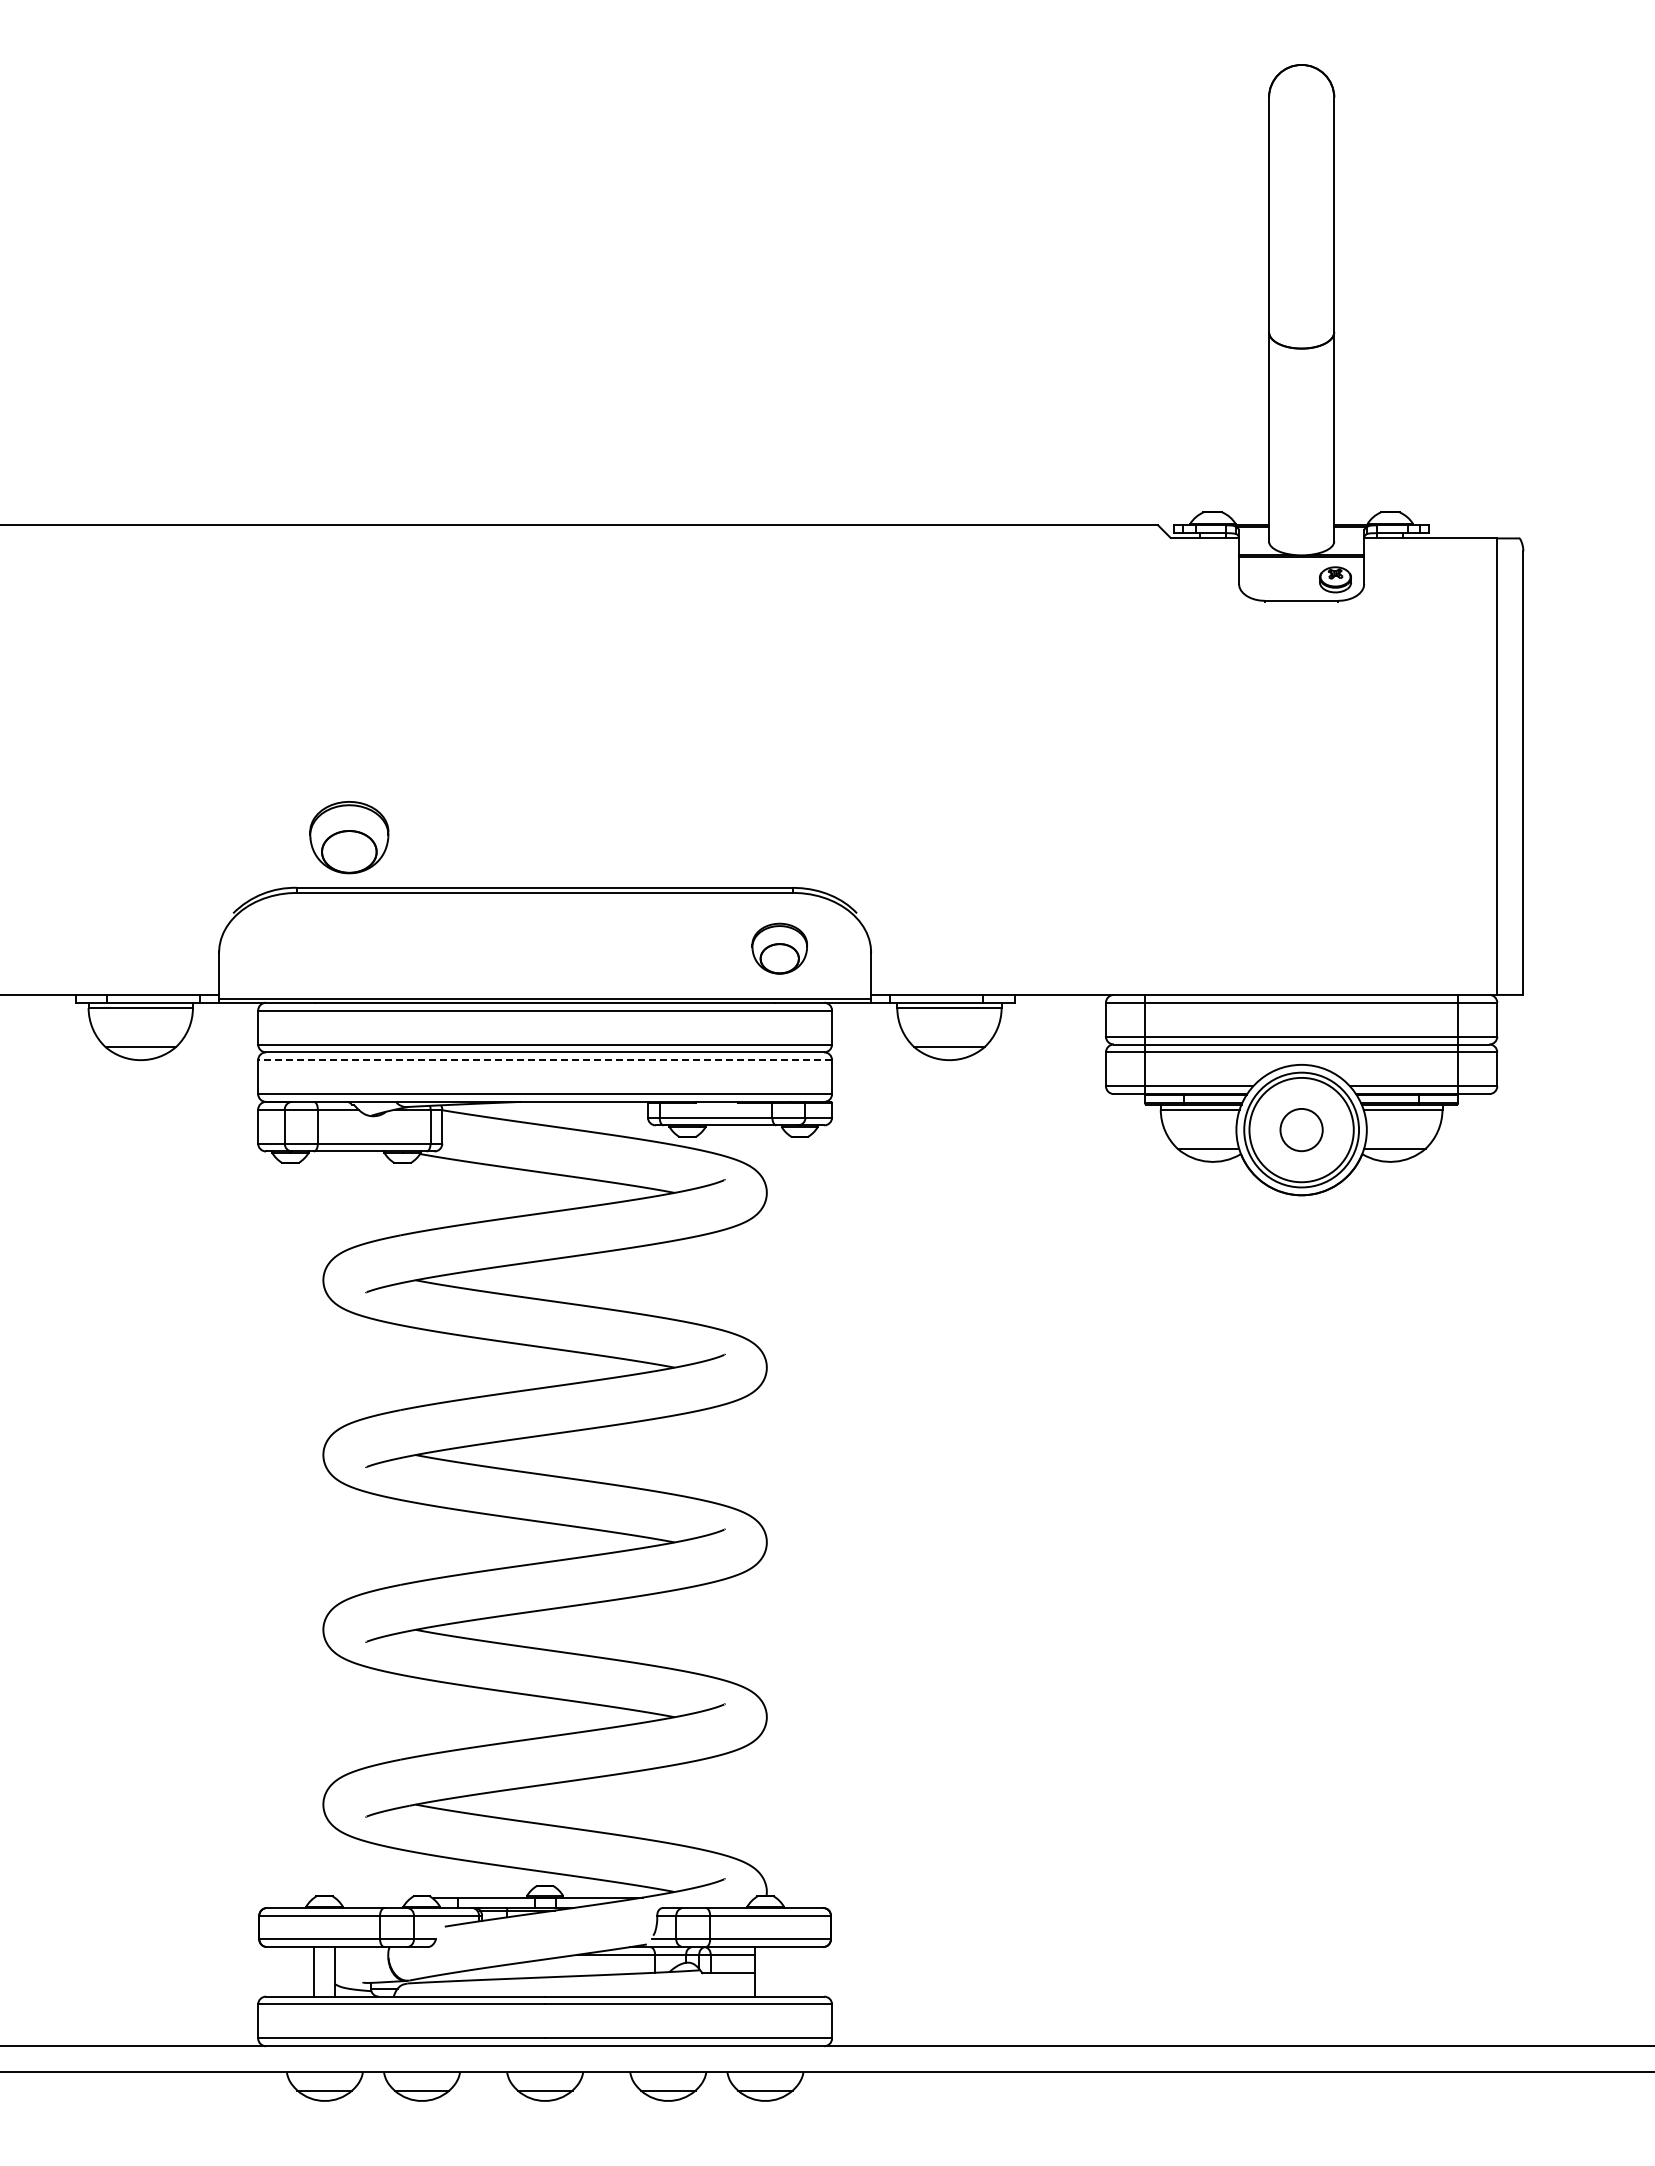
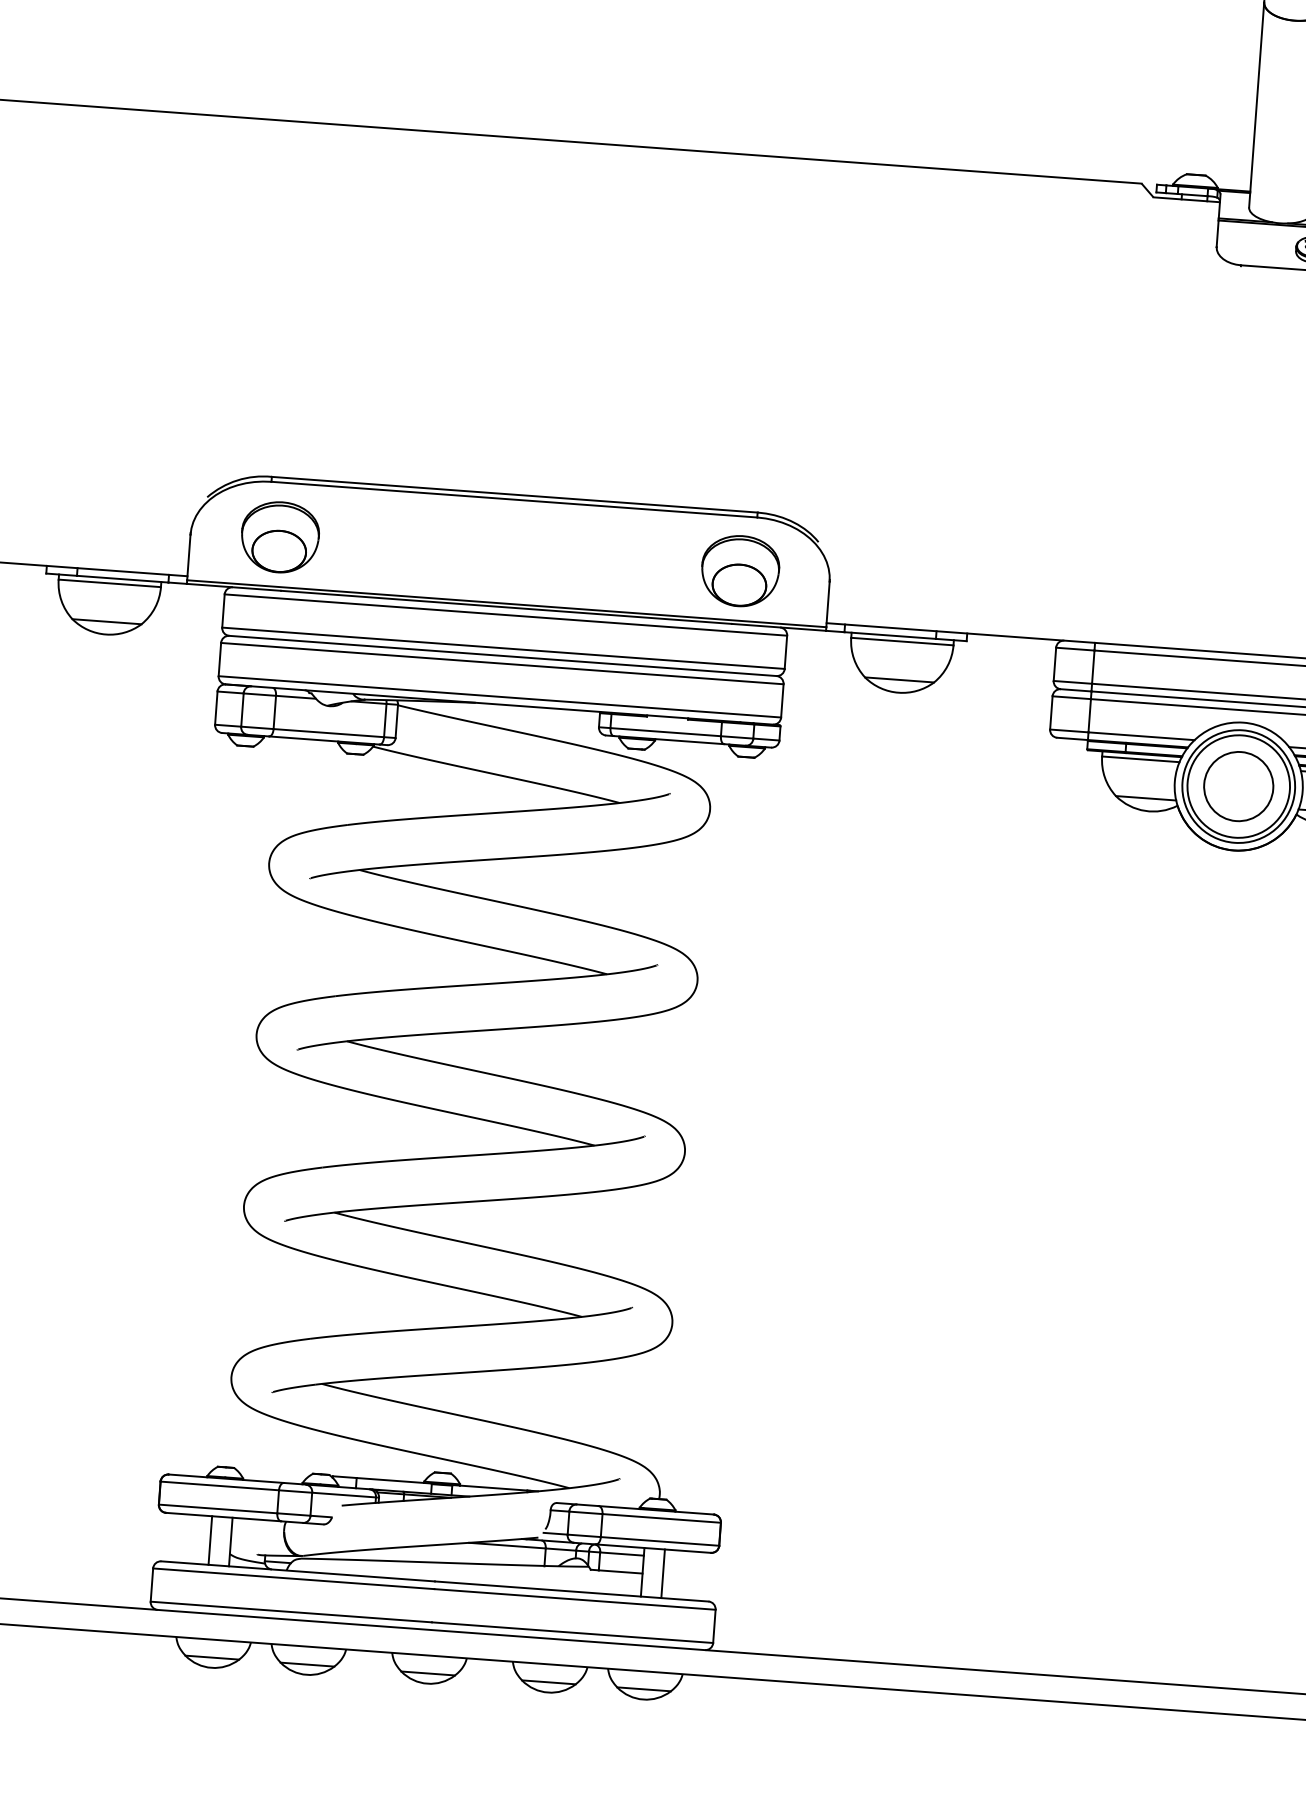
part: (349, 837) -> (280, 537), moved
part: (779, 948) -> (740, 571), size x1.43
line: (545, 1060) -> (502, 663), dashed -> solid
circle: (1301, 1129) -> (1238, 786), size x1.67
line: (776, 1971) -> (663, 1573), added

